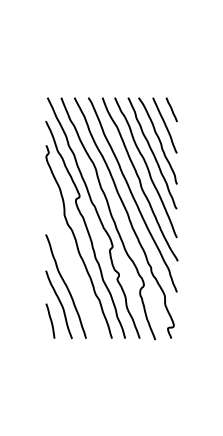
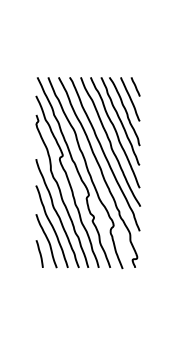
curve: (72, 269) -> (57, 213), added

